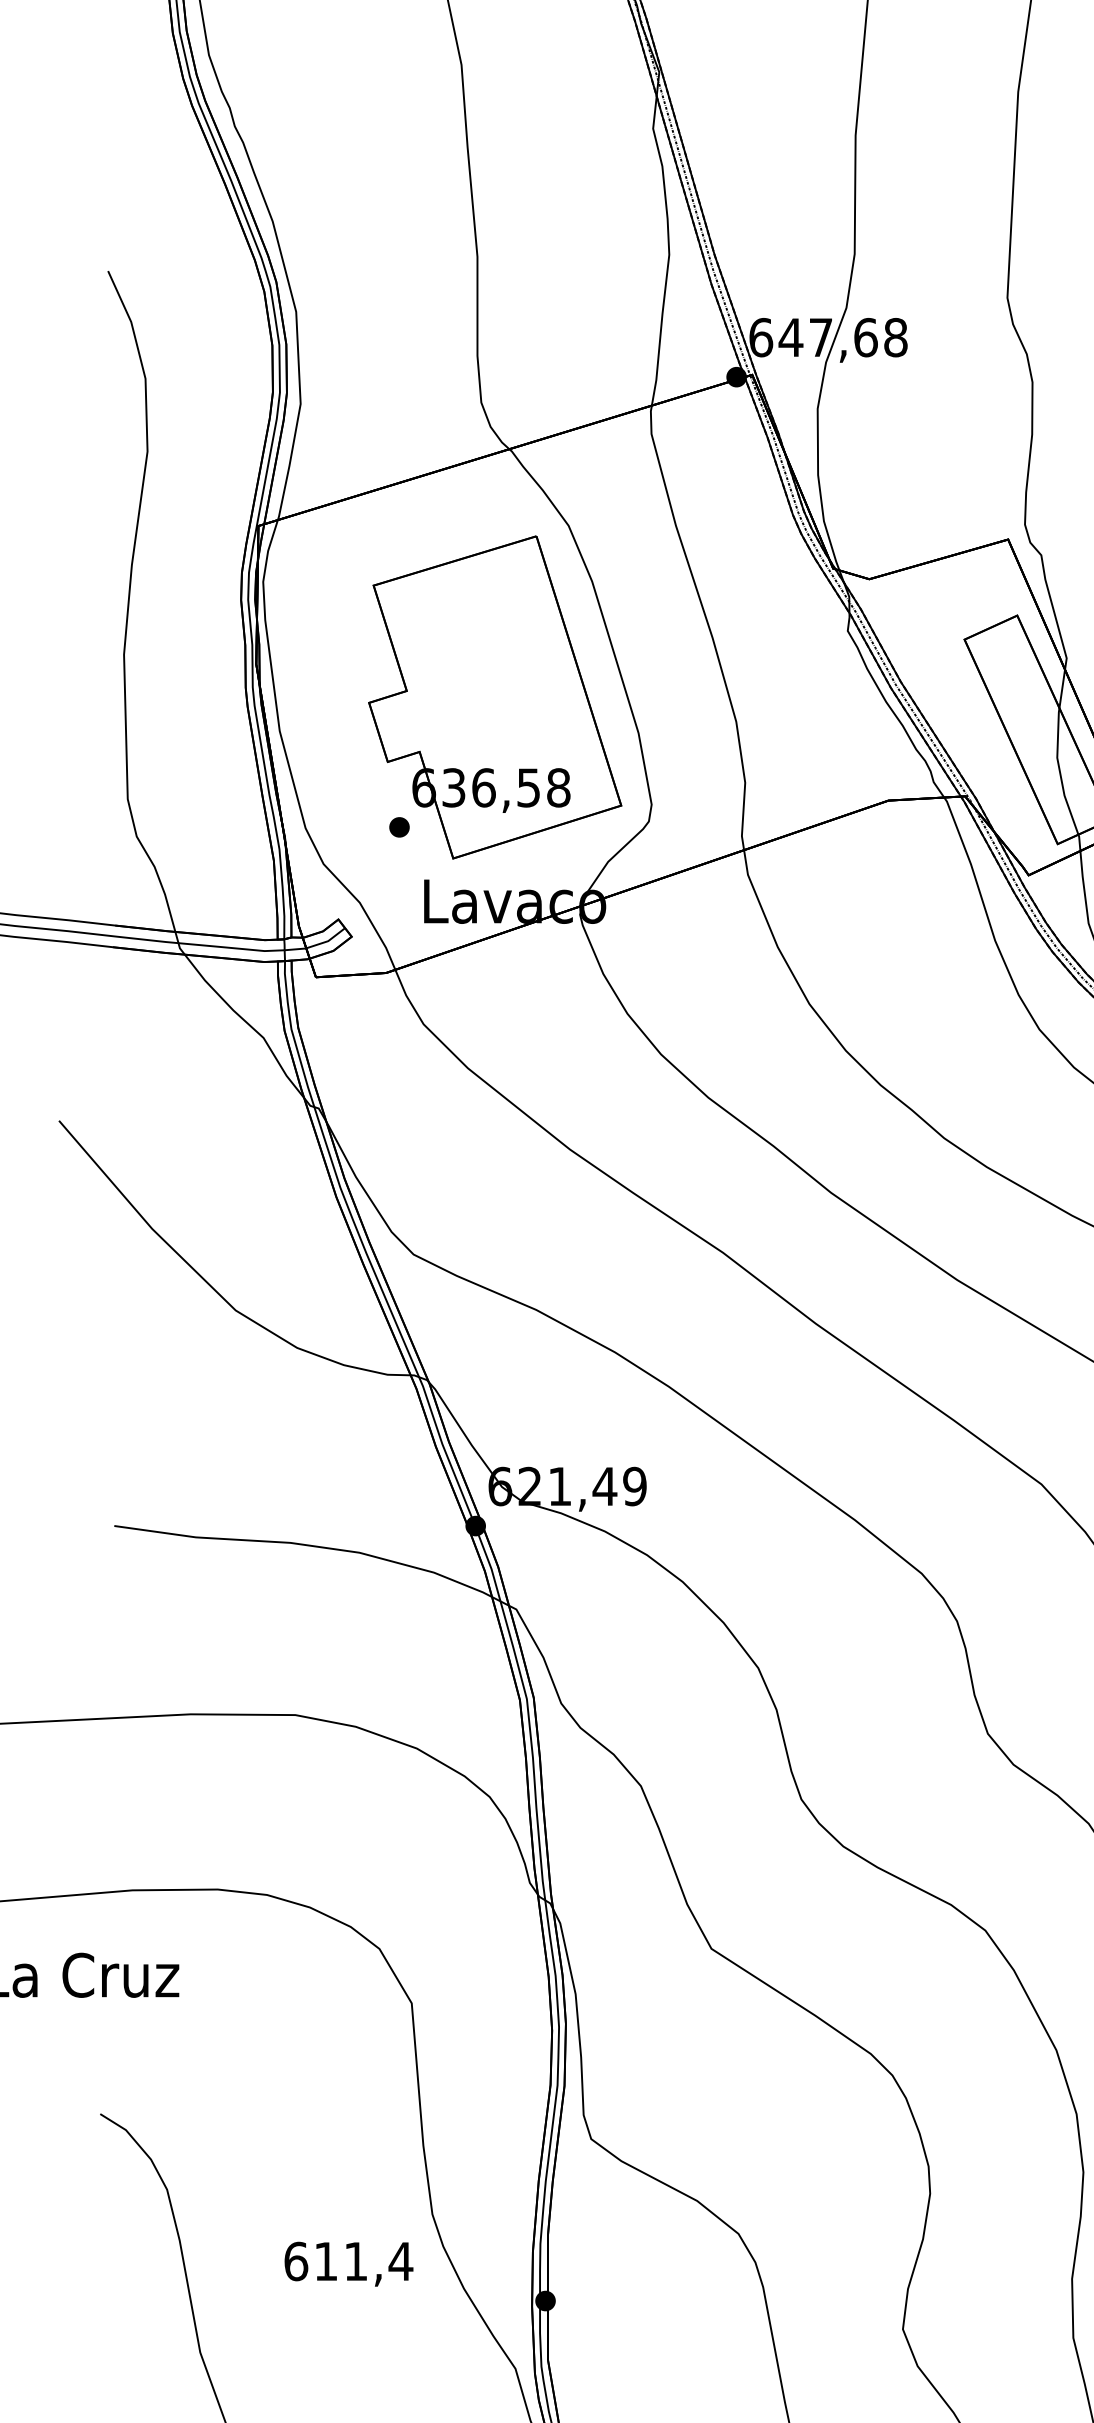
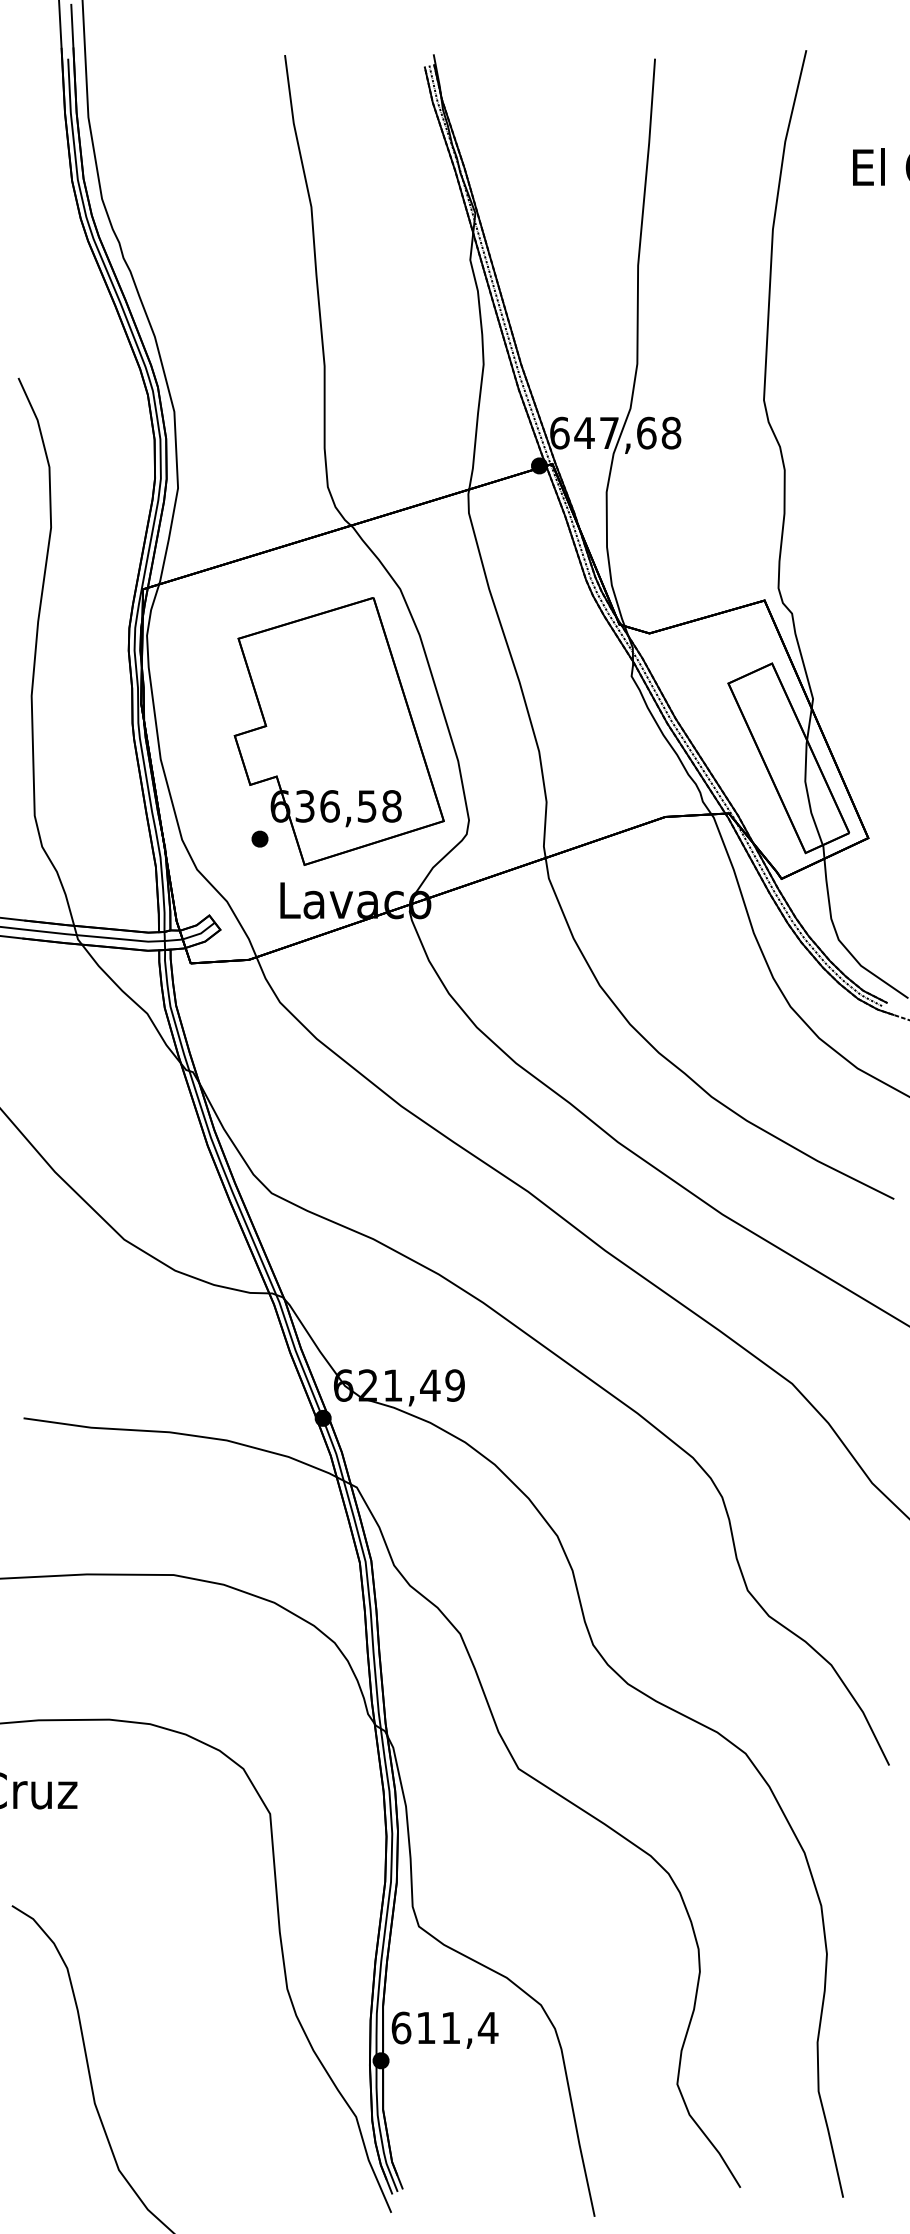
text: (348, 2263) -> (444, 2029), moved

